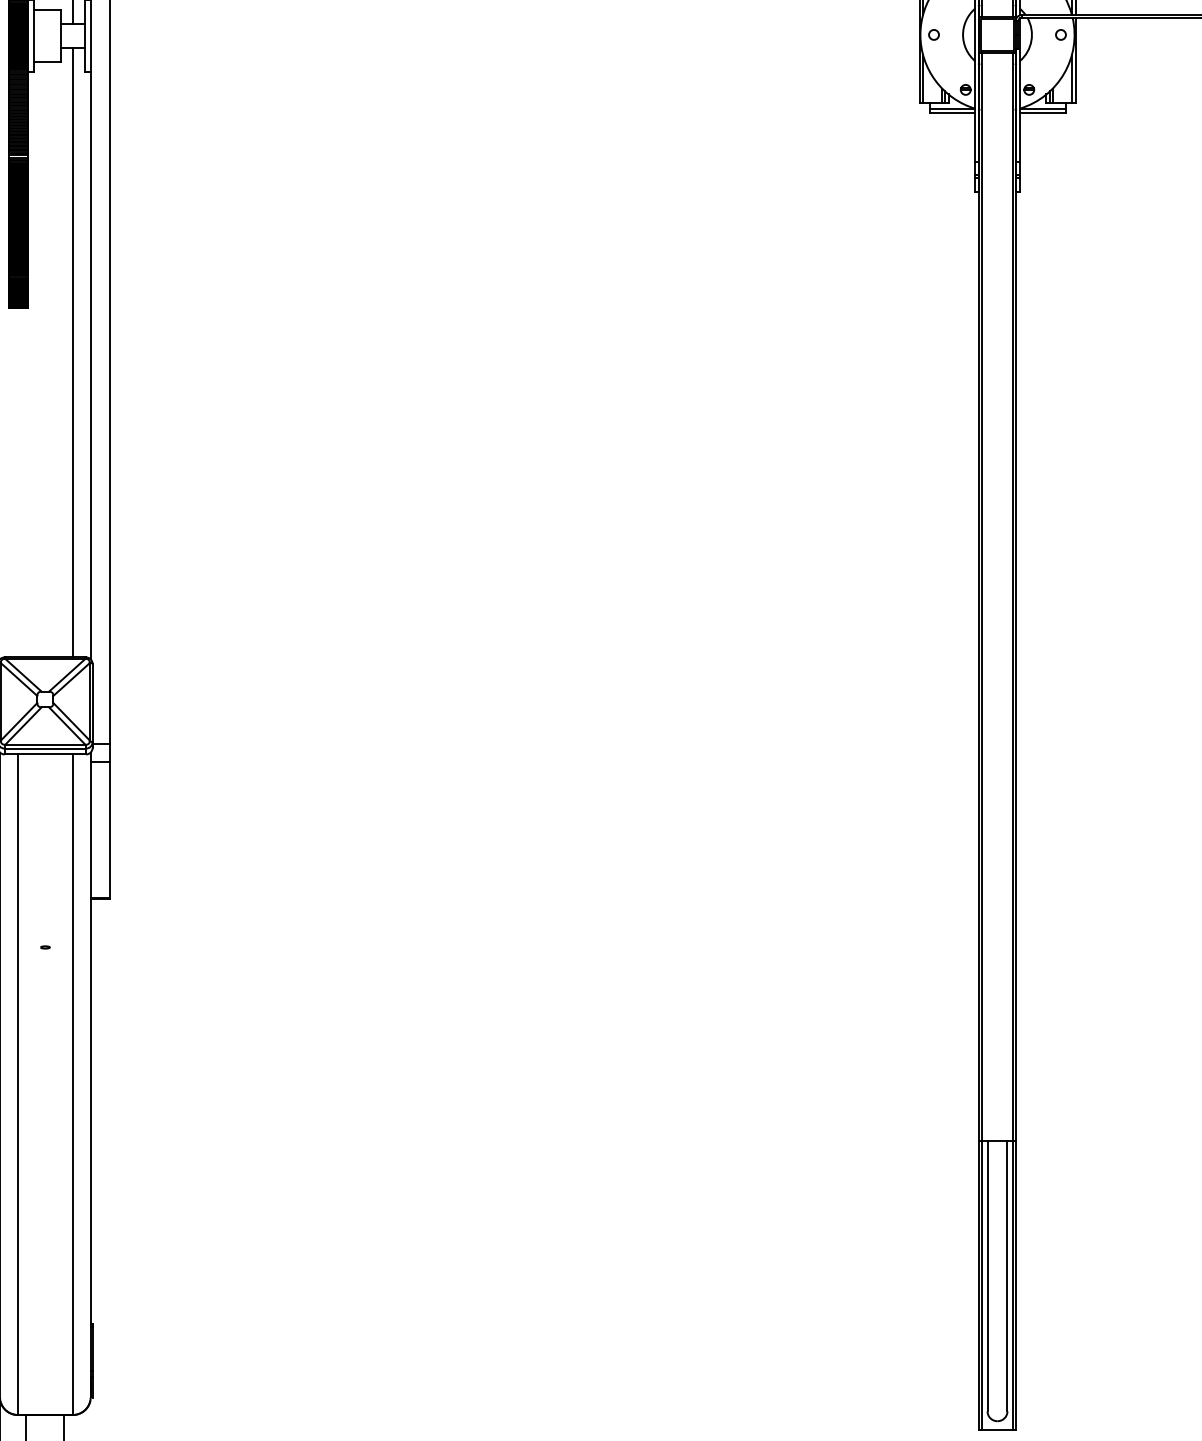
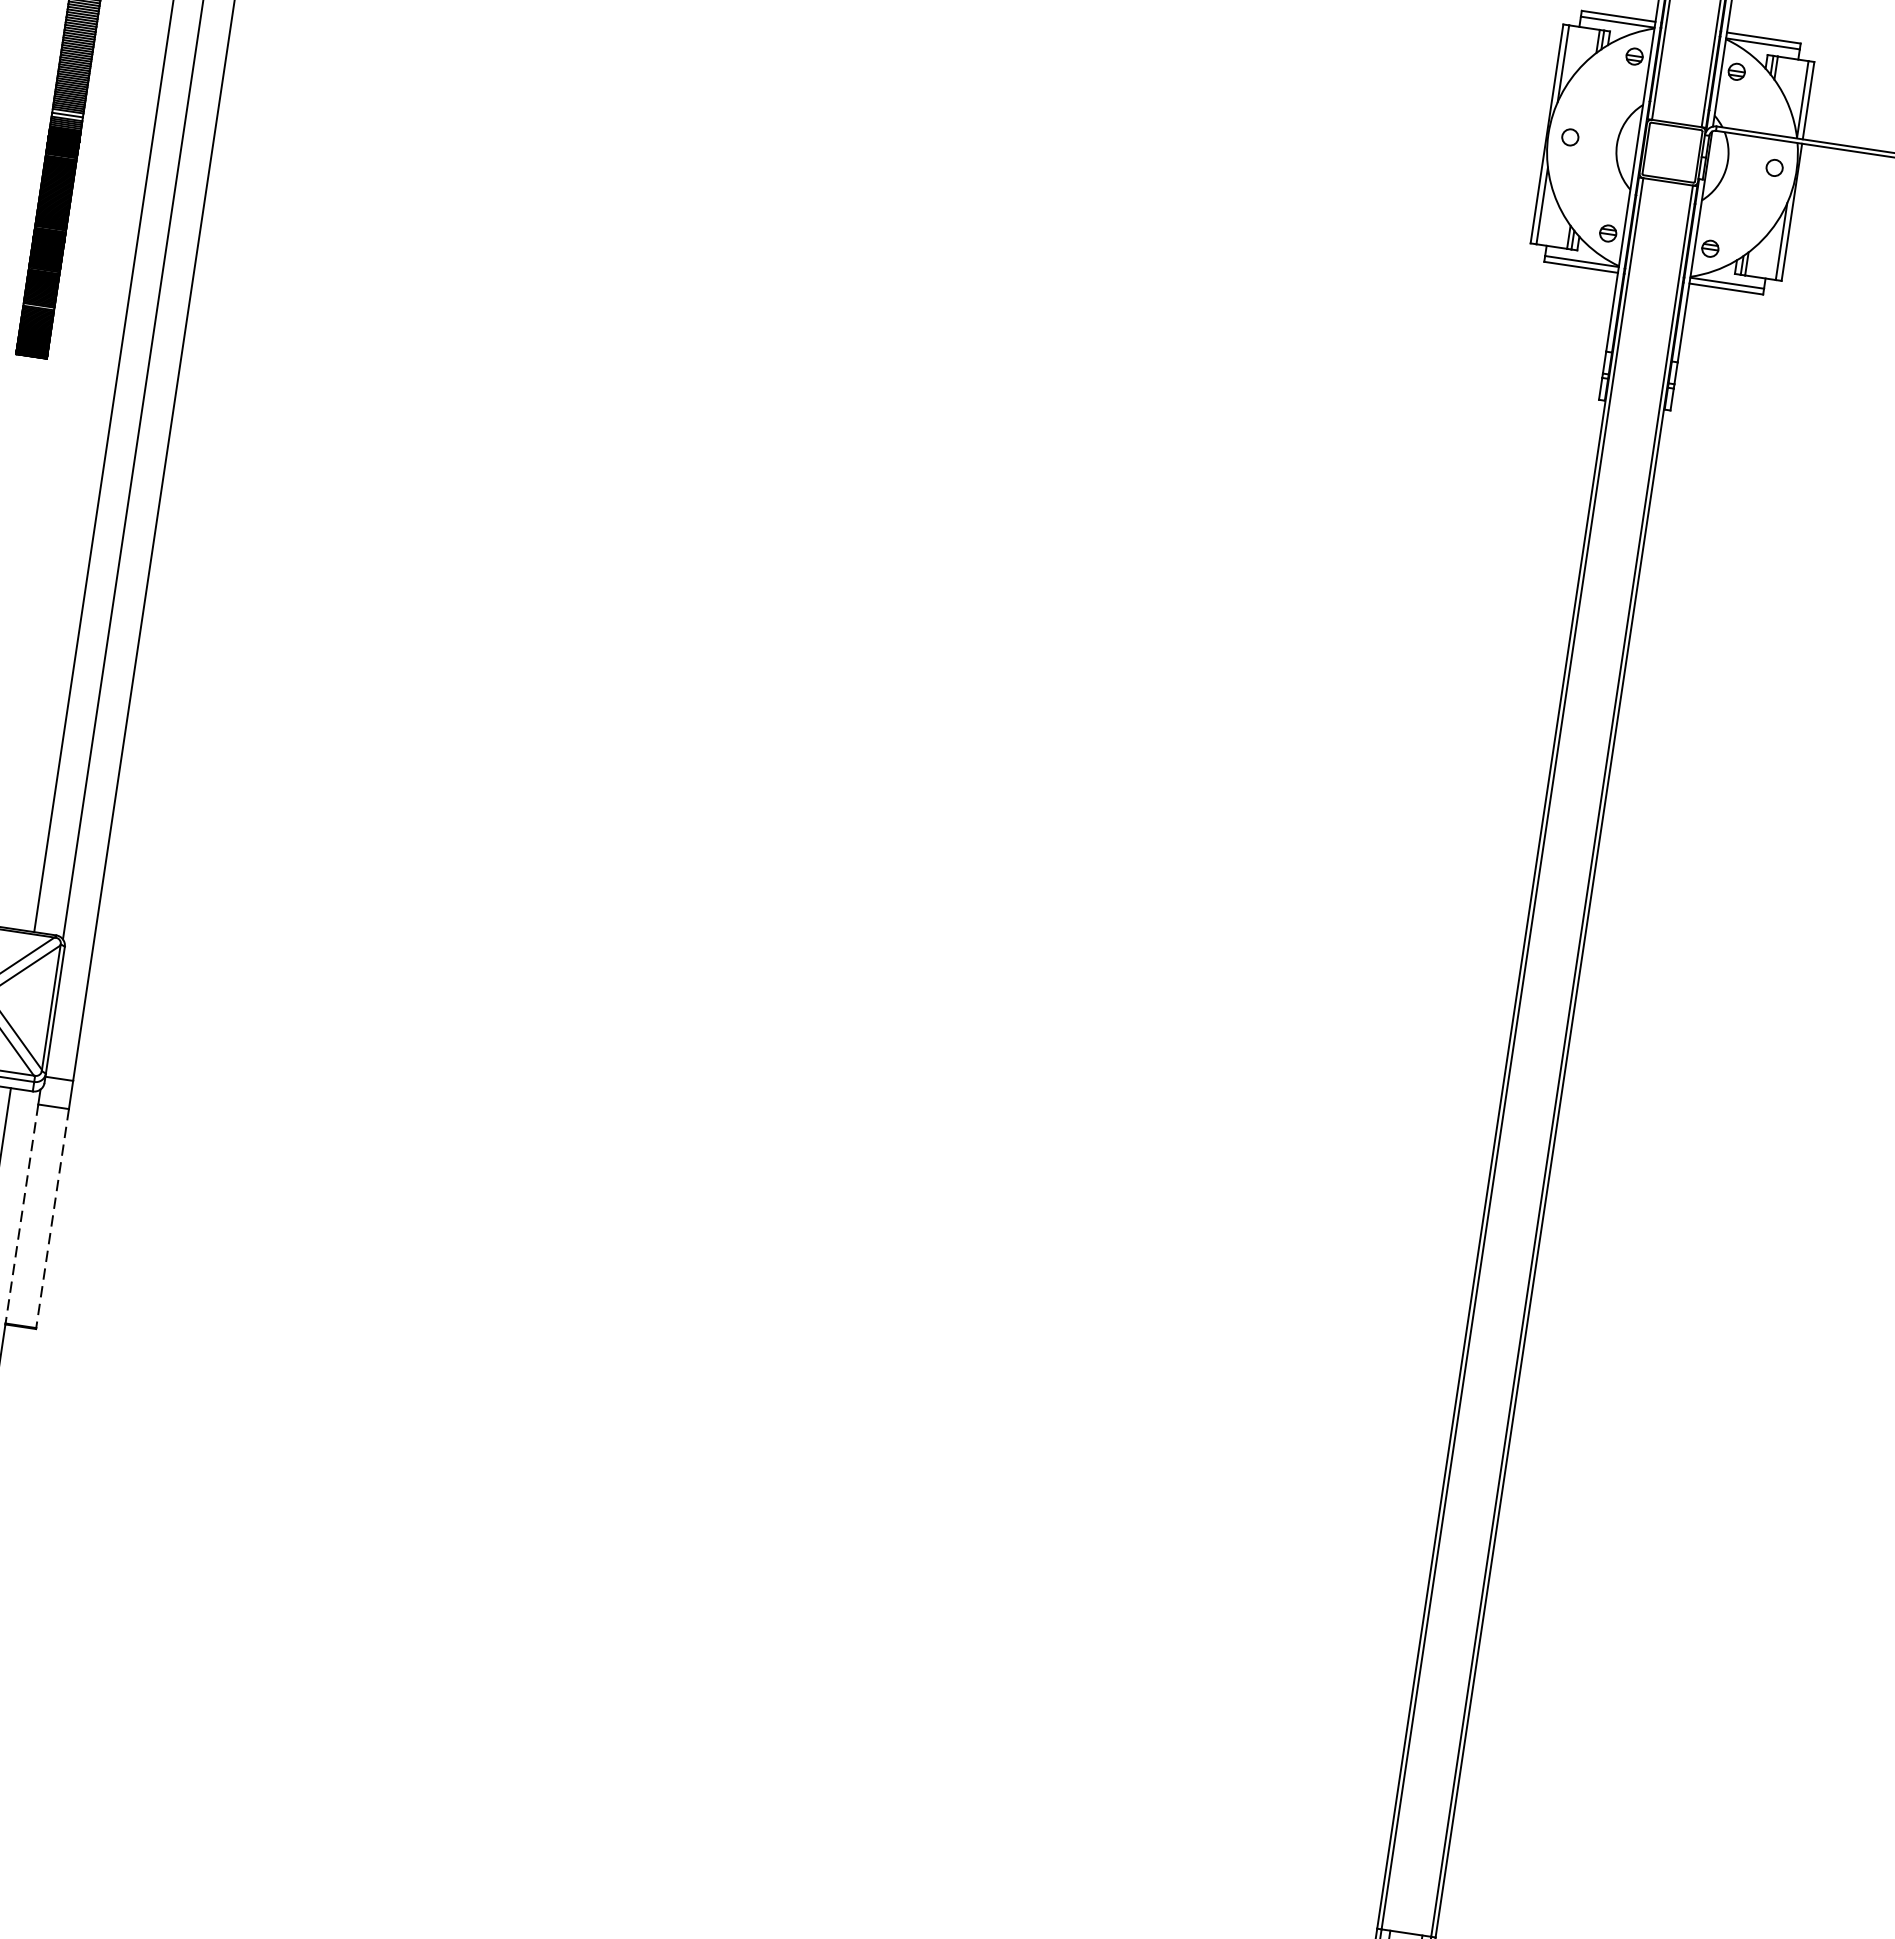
line: (90, 830) -> (21, 1214), solid -> dashed
line: (109, 830) -> (52, 1219), solid -> dashed

